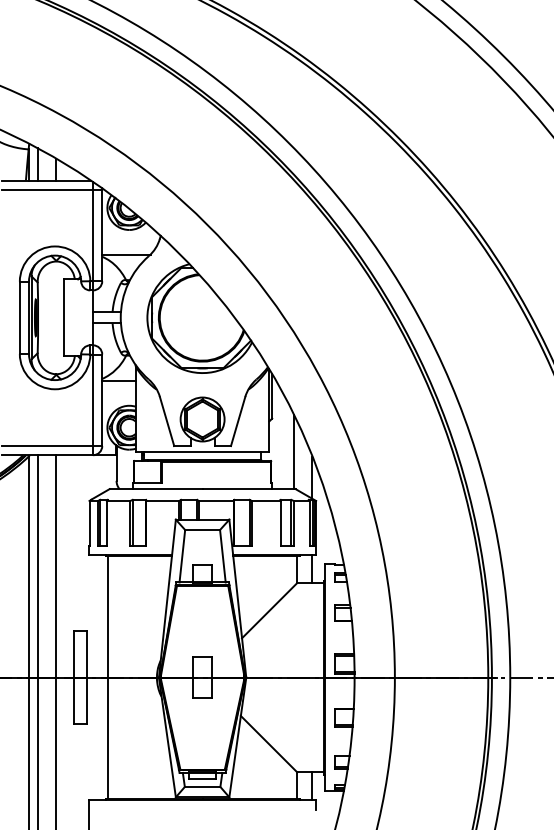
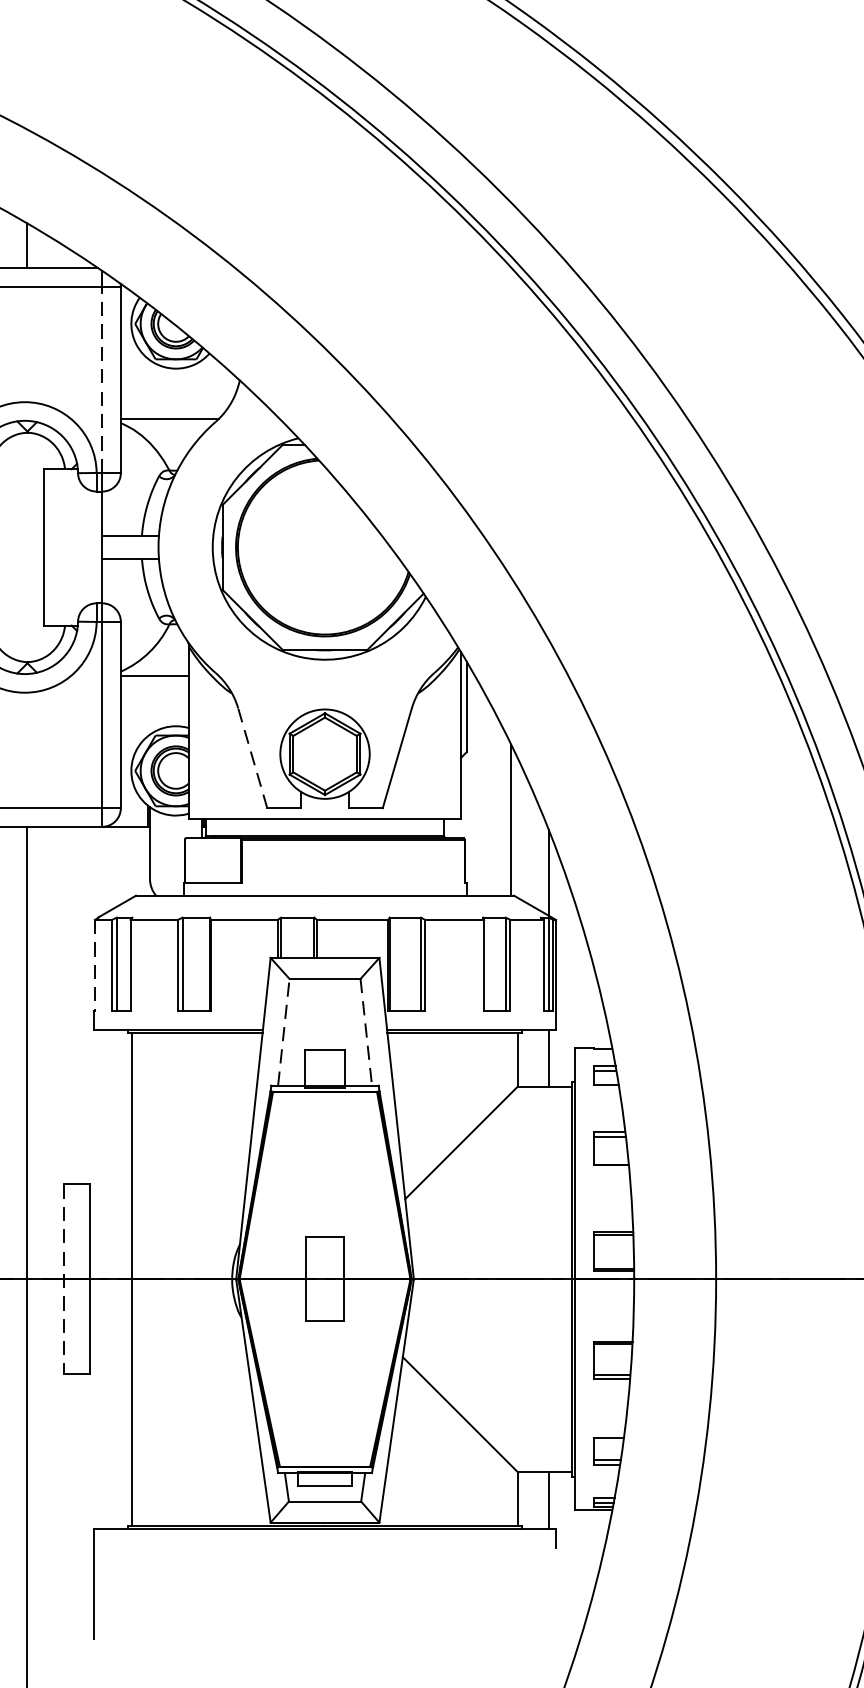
line: (93, 235) -> (103, 379), solid -> dashed
line: (167, 421) -> (253, 758), solid -> dashed
line: (89, 523) -> (94, 965), solid -> dashed
line: (182, 555) -> (284, 1030), solid -> dashed
line: (222, 556) -> (365, 1032), solid -> dashed
line: (74, 677) -> (64, 1278), solid -> dashed

